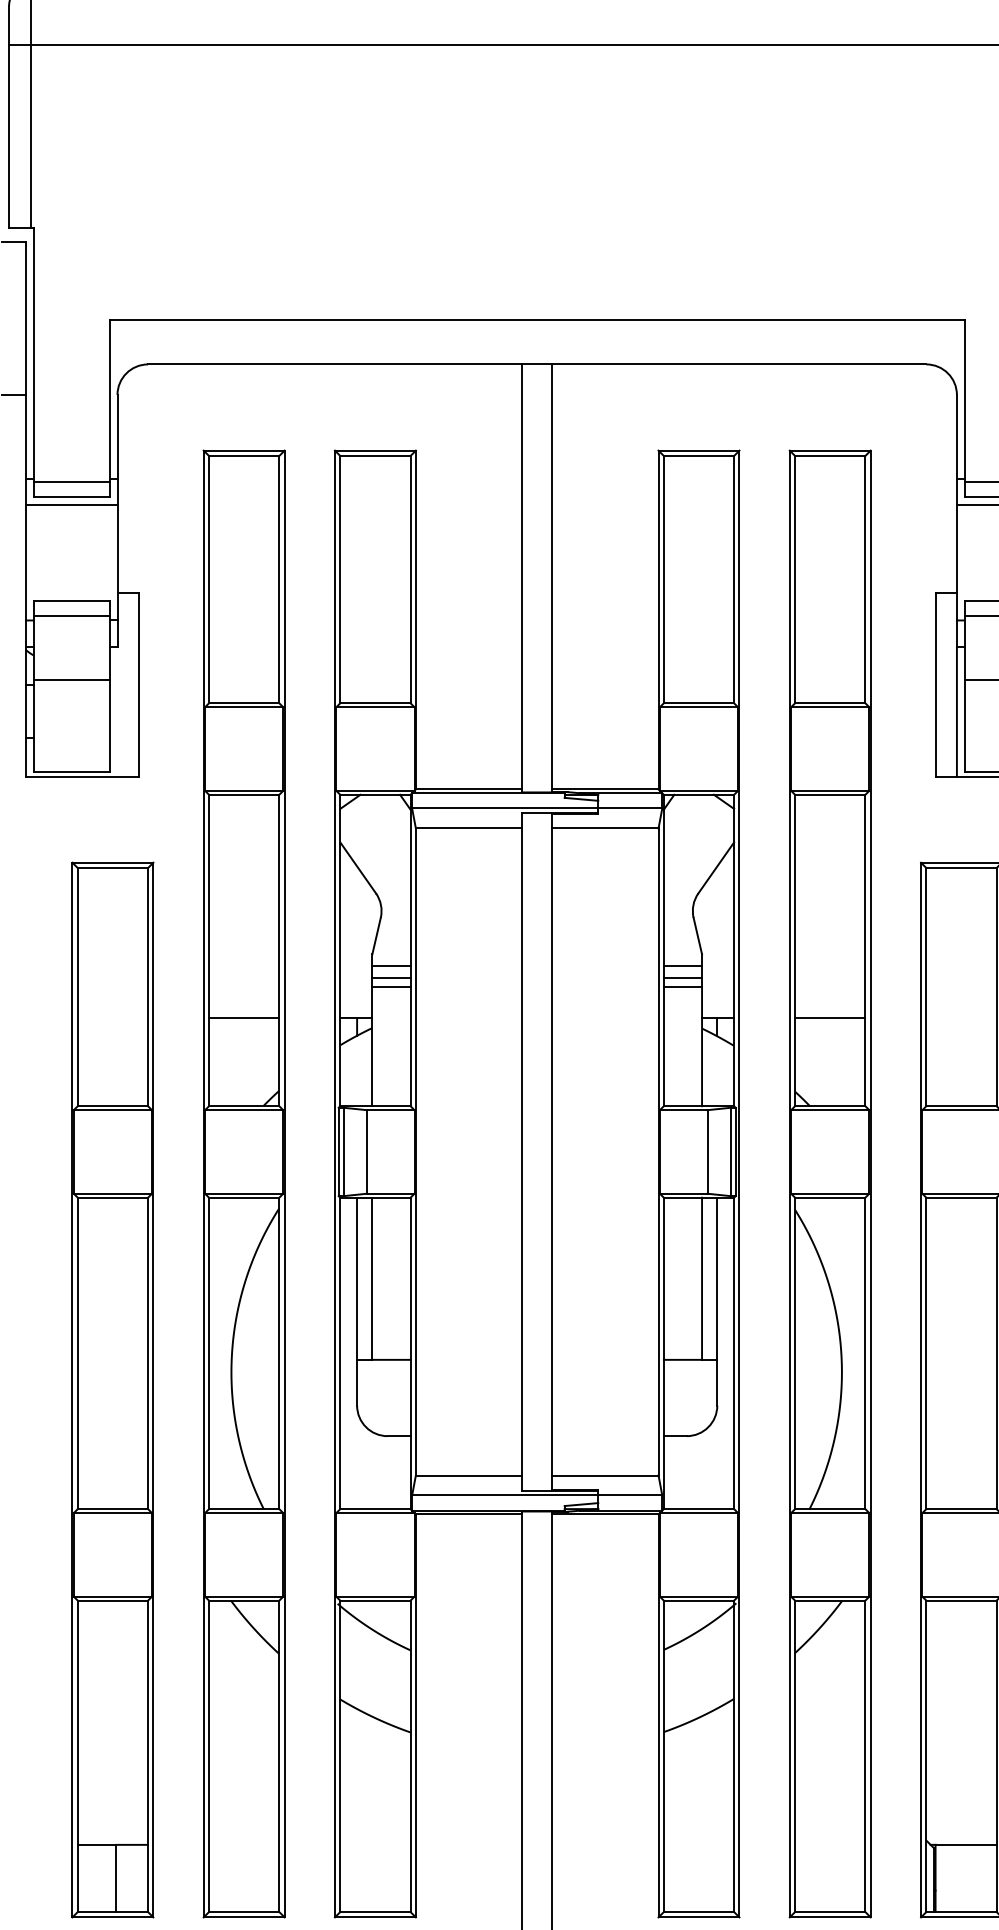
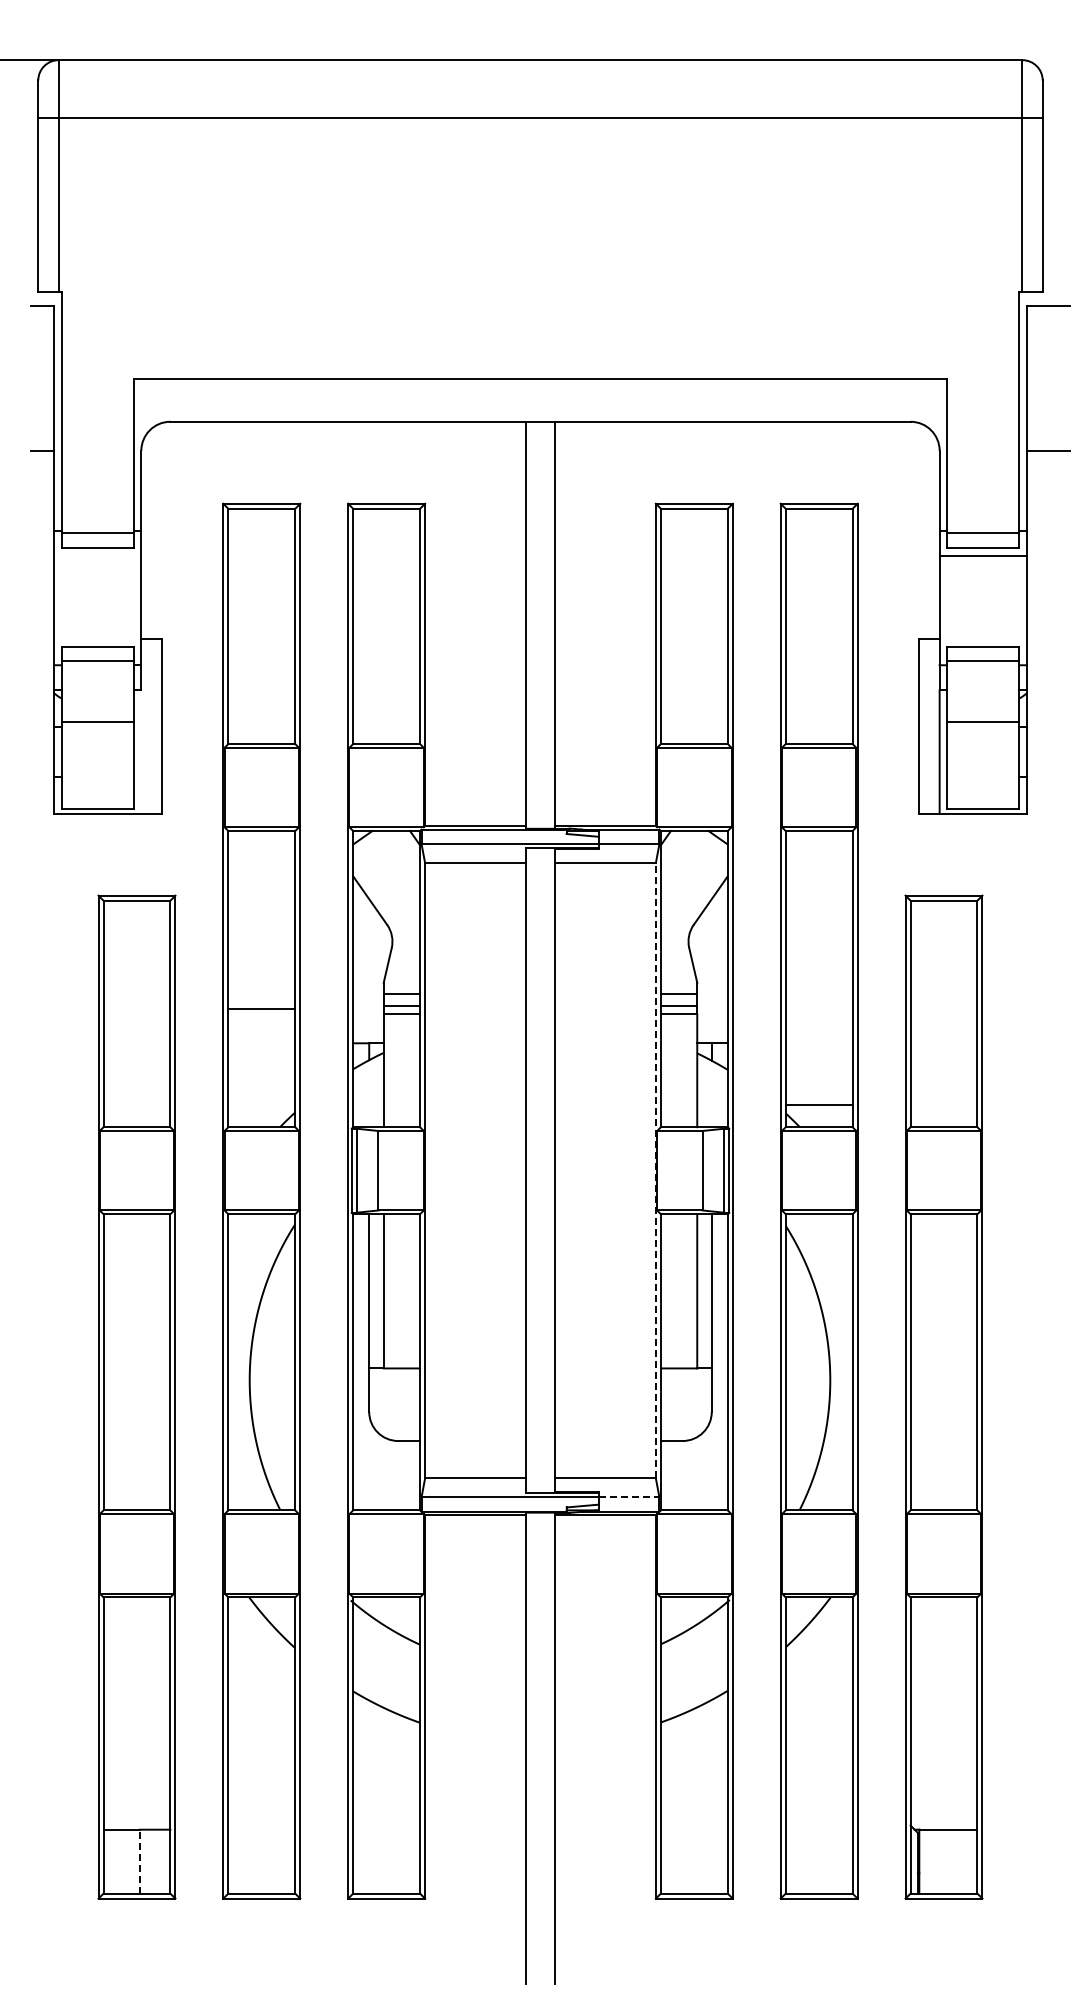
line: (71, 505) -> (97, 555), removed
line: (243, 1018) -> (261, 1009), moved
line: (829, 1018) -> (818, 1105), moved
line: (658, 1151) -> (655, 1170), solid -> dashed
line: (630, 1495) -> (629, 1497), solid -> dashed
line: (115, 1878) -> (139, 1861), solid -> dashed

